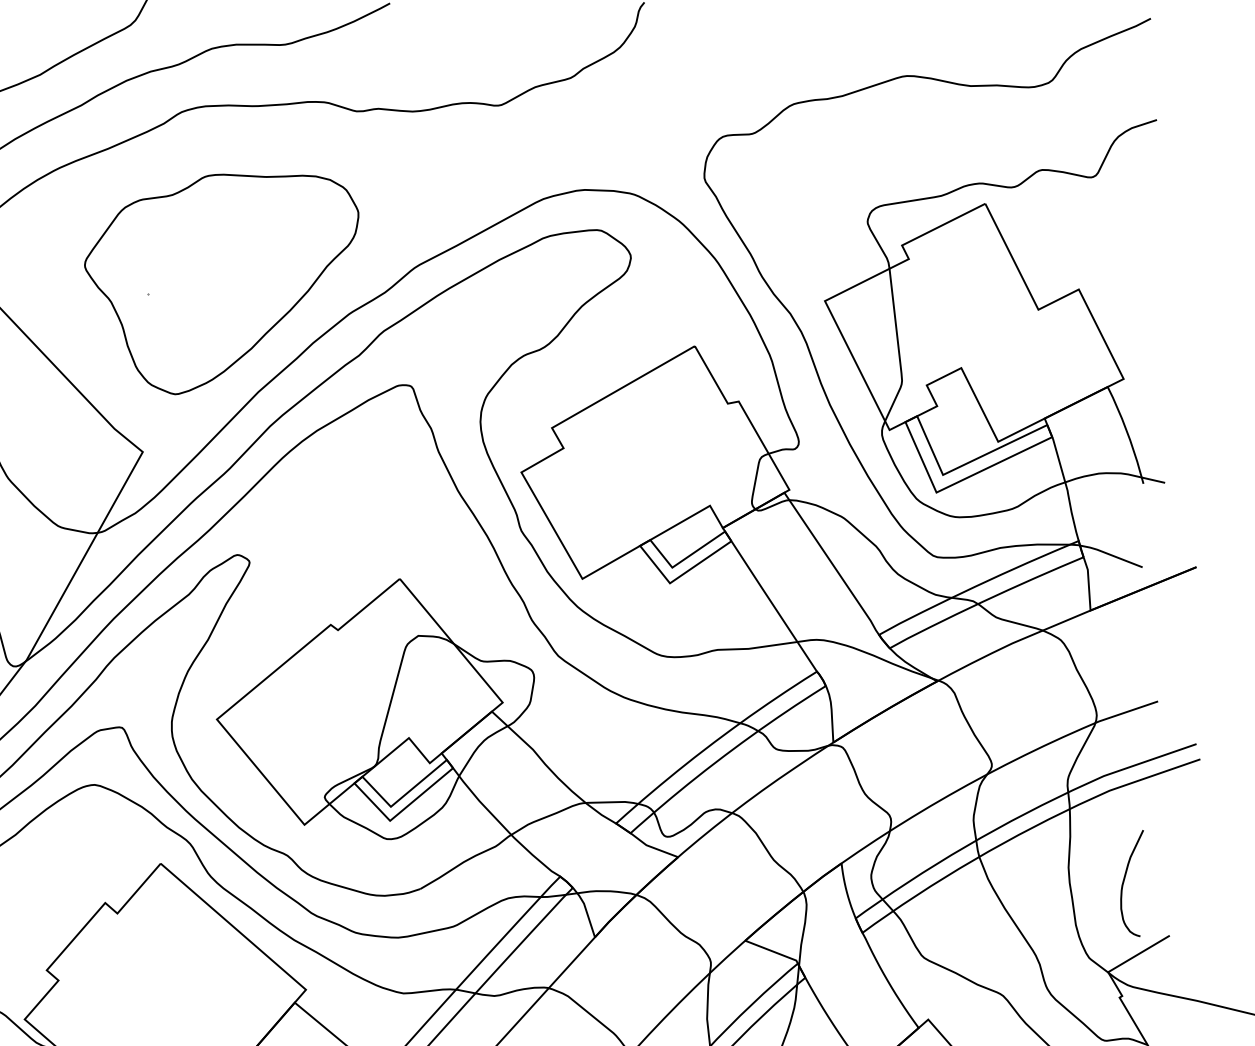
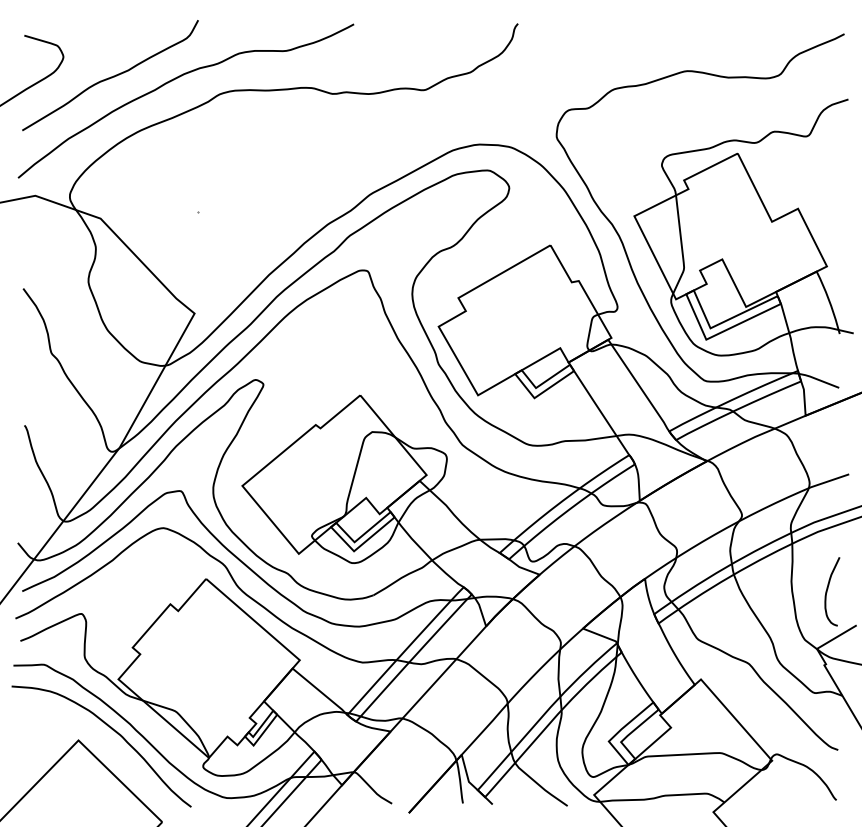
part: (221, 284) -> (245, 205), removed

